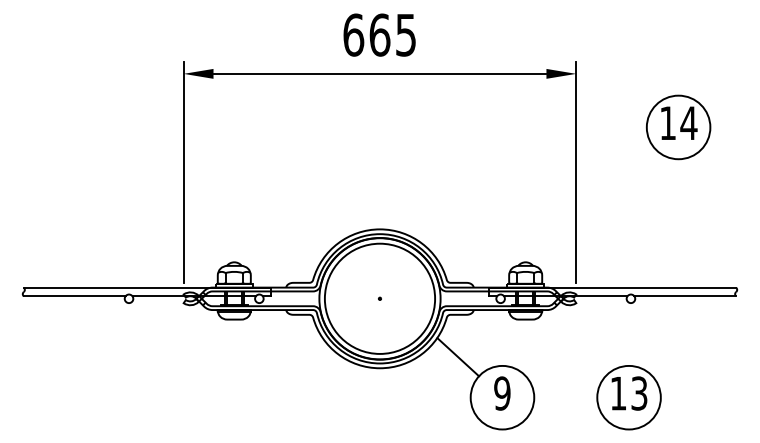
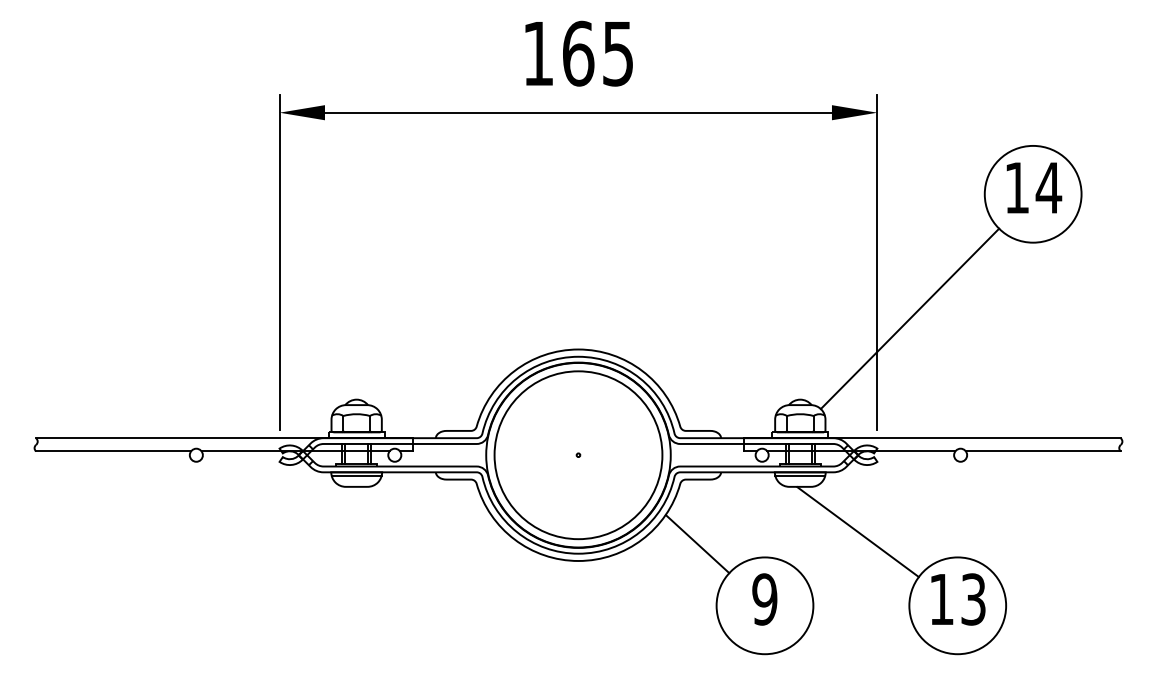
text: (353, 34) -> (538, 52), 665 -> 165
line: (597, 209) -> (909, 319), added
line: (563, 348) -> (857, 530), added

